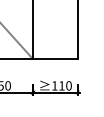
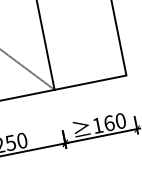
text: (61, 85) -> (108, 122), 110 -> 160

